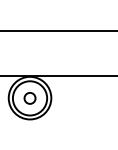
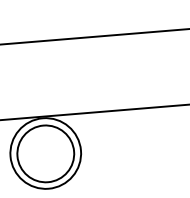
circle: (29, 98) -> (44, 154), removed

